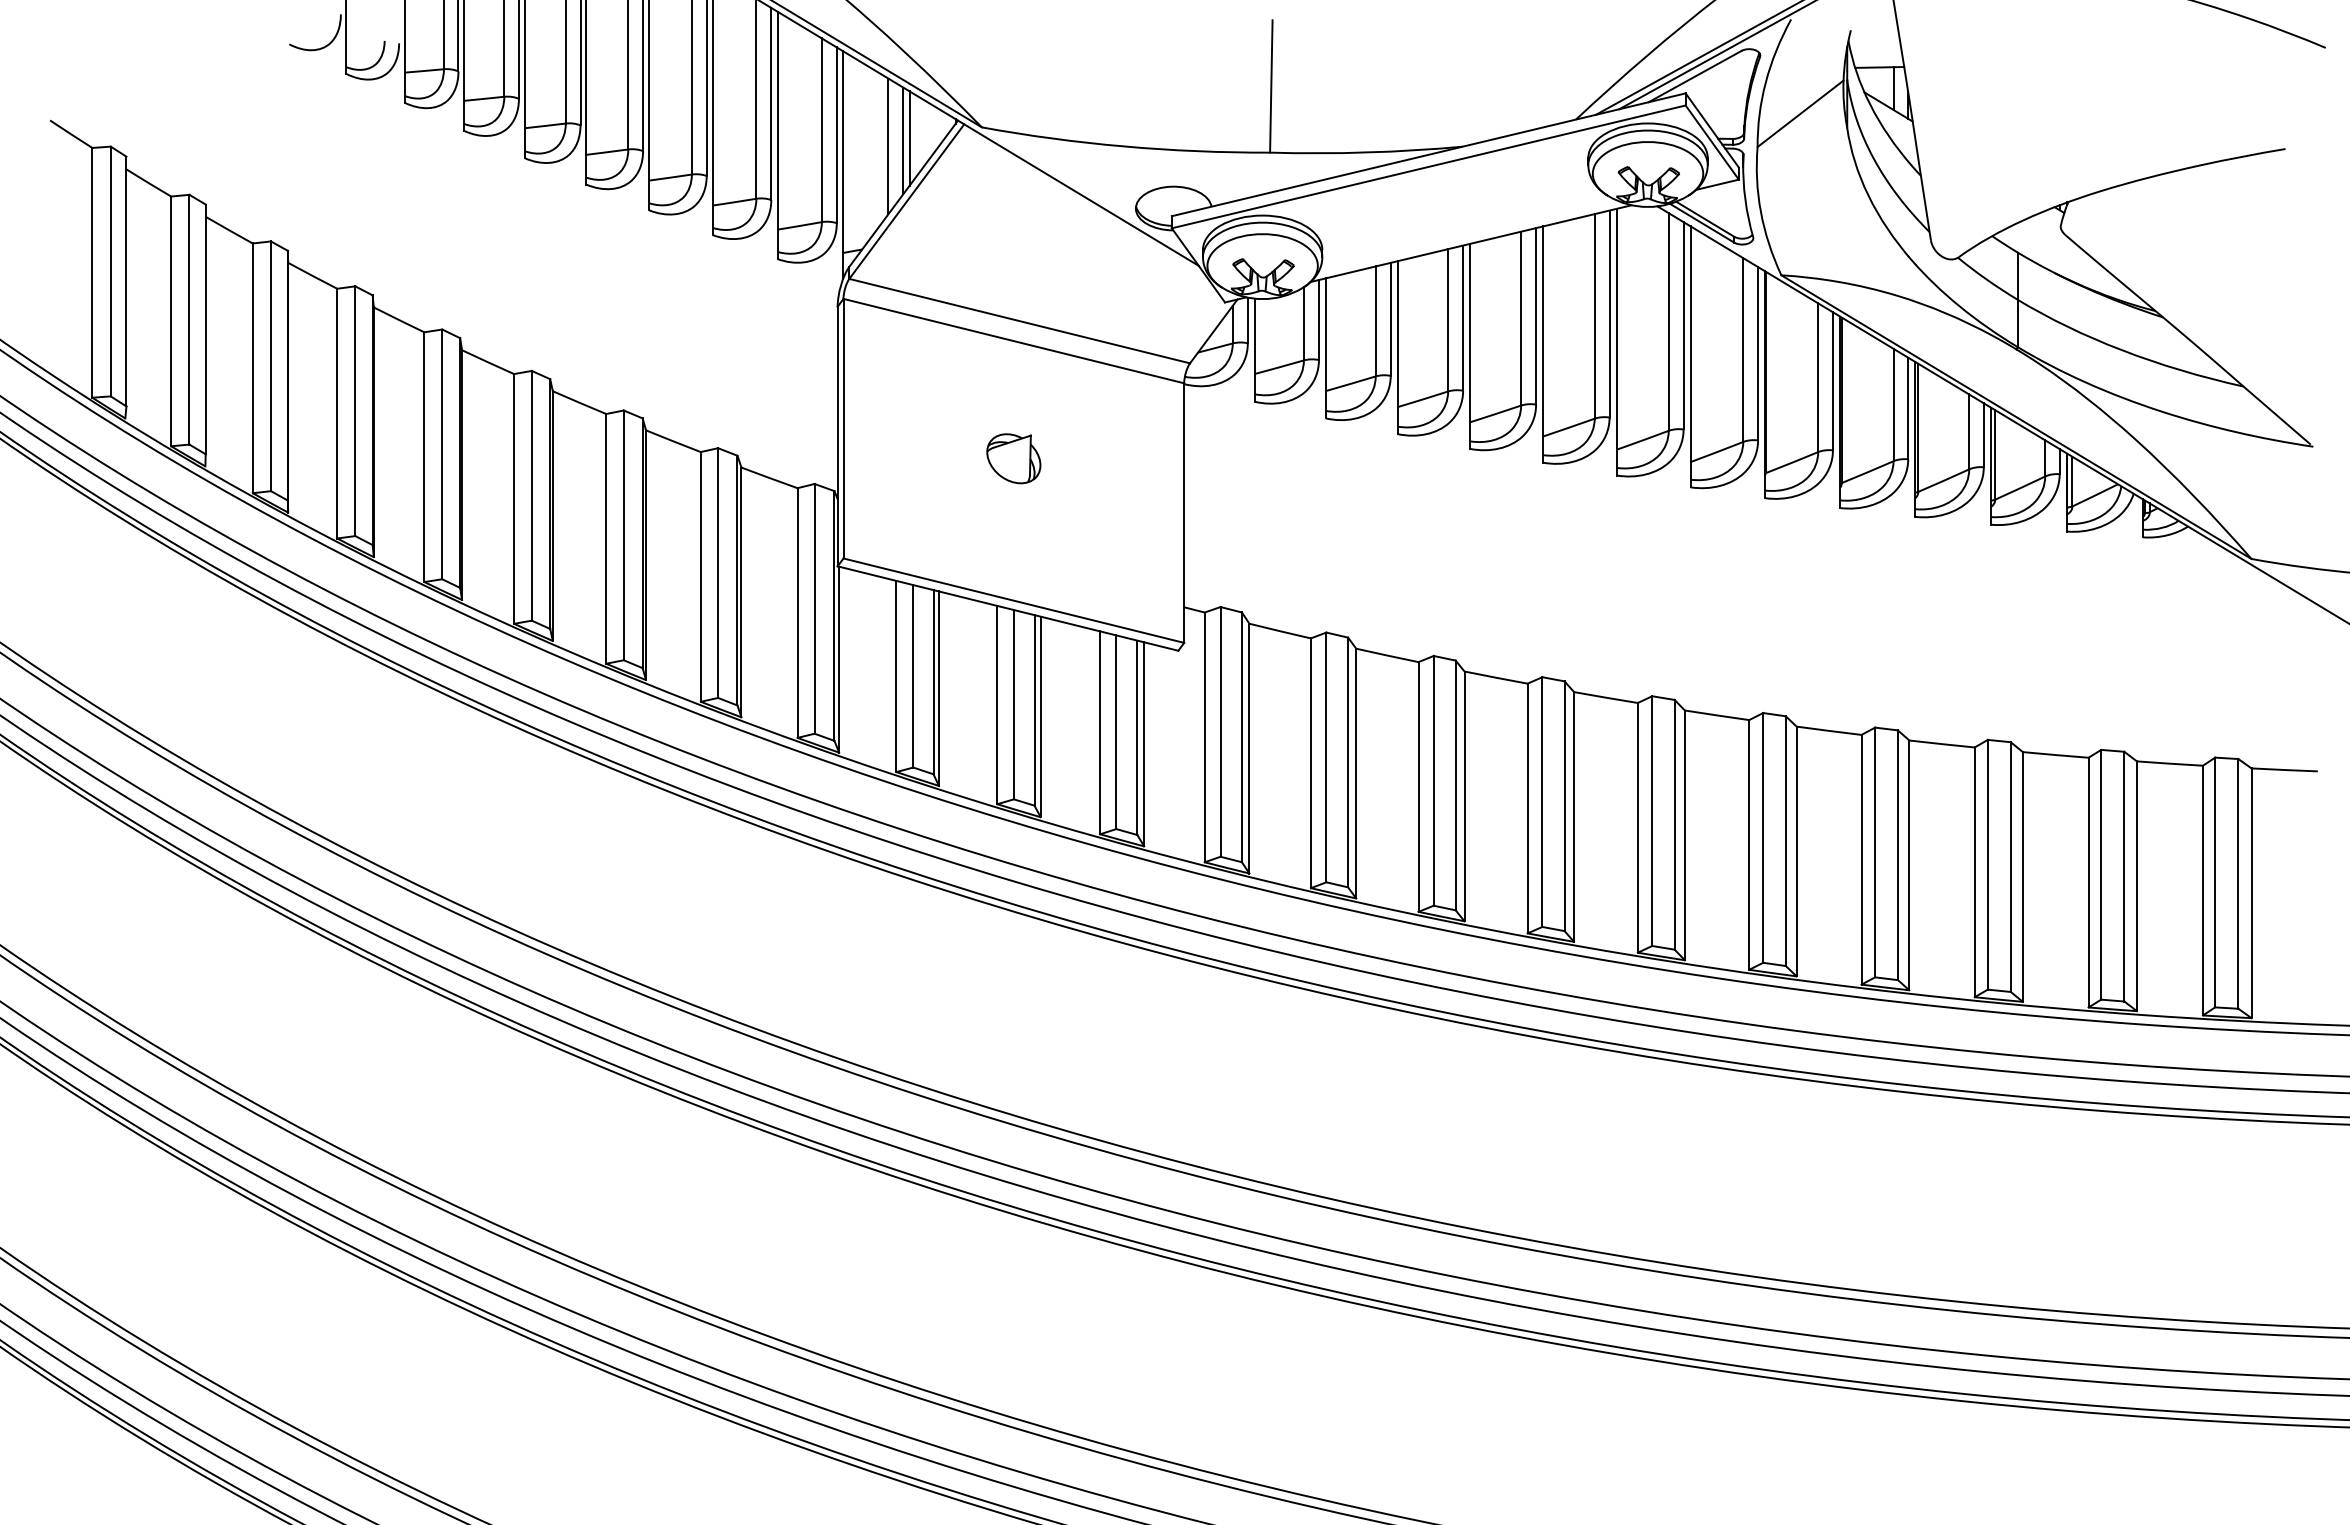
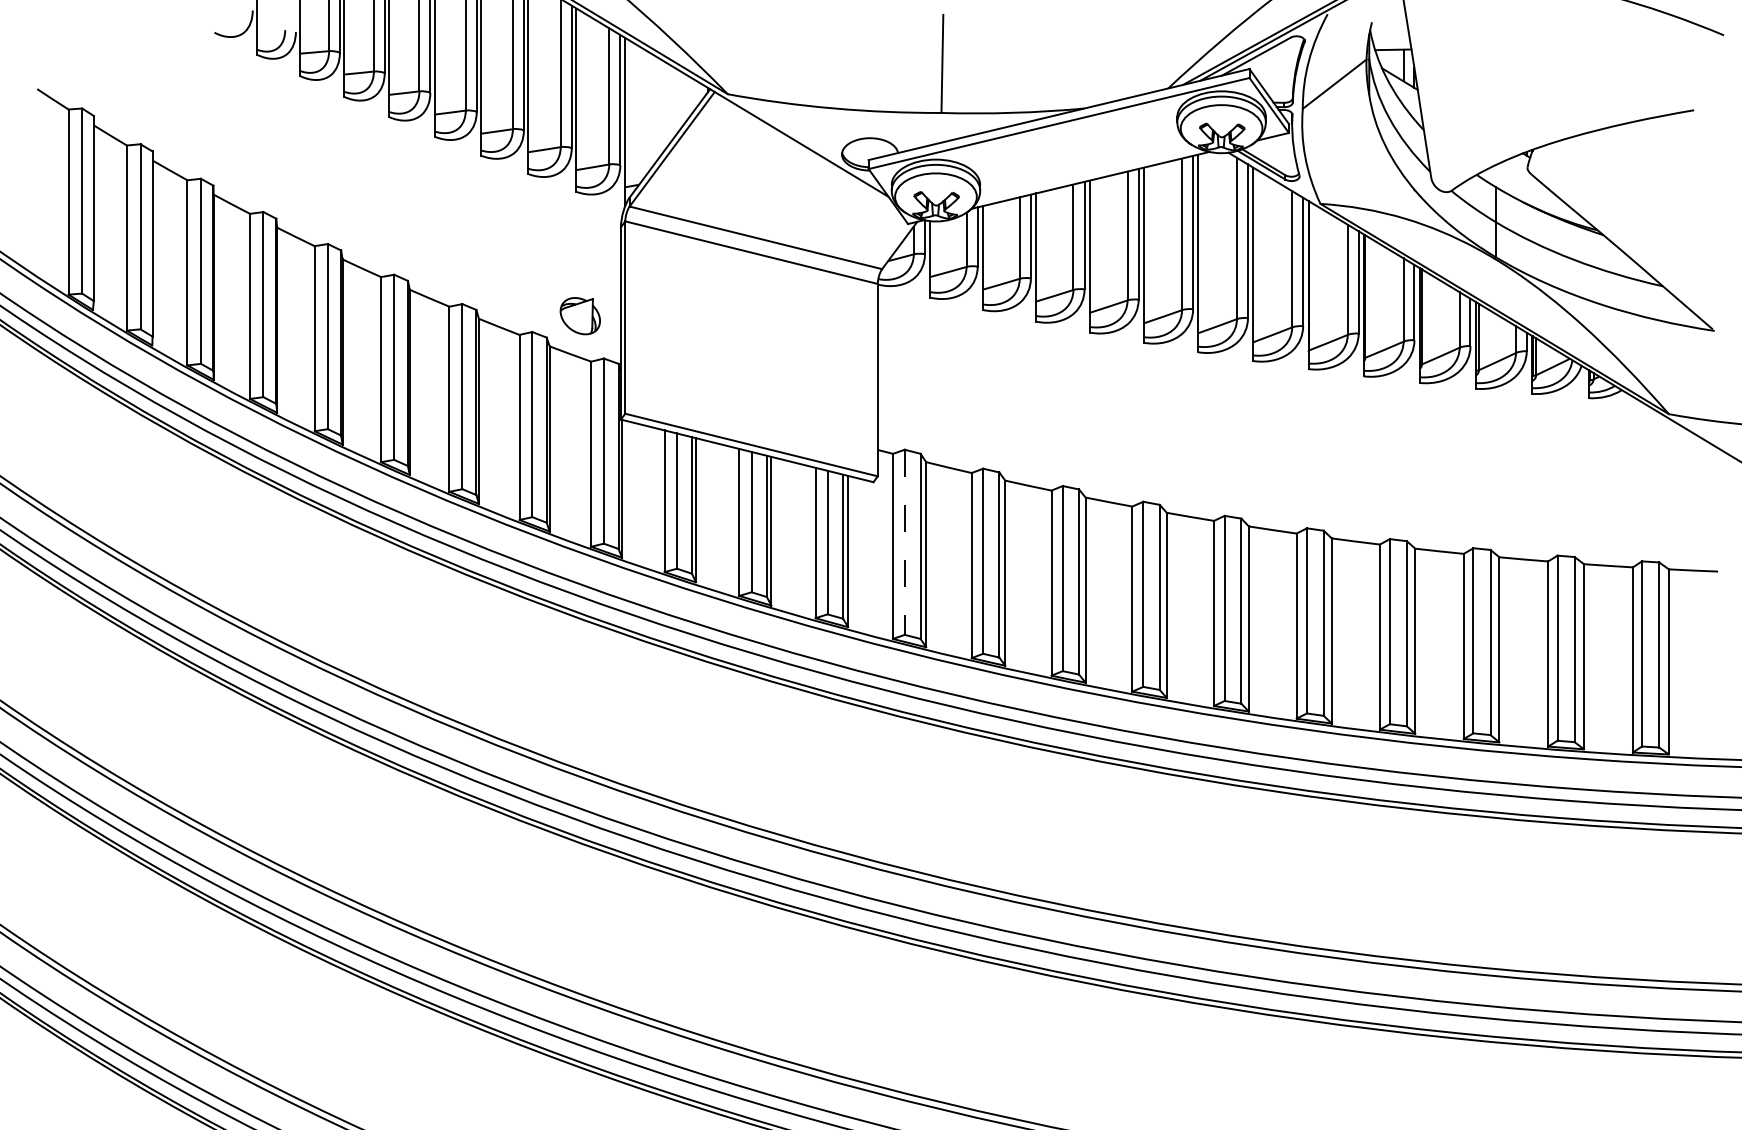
line: (909, 138) -> (674, 102), removed
line: (903, 140) -> (669, 103), removed
line: (888, 146) -> (658, 108), removed
part: (1013, 458) -> (580, 315), moved
line: (1220, 731) -> (904, 542), solid -> dashed

